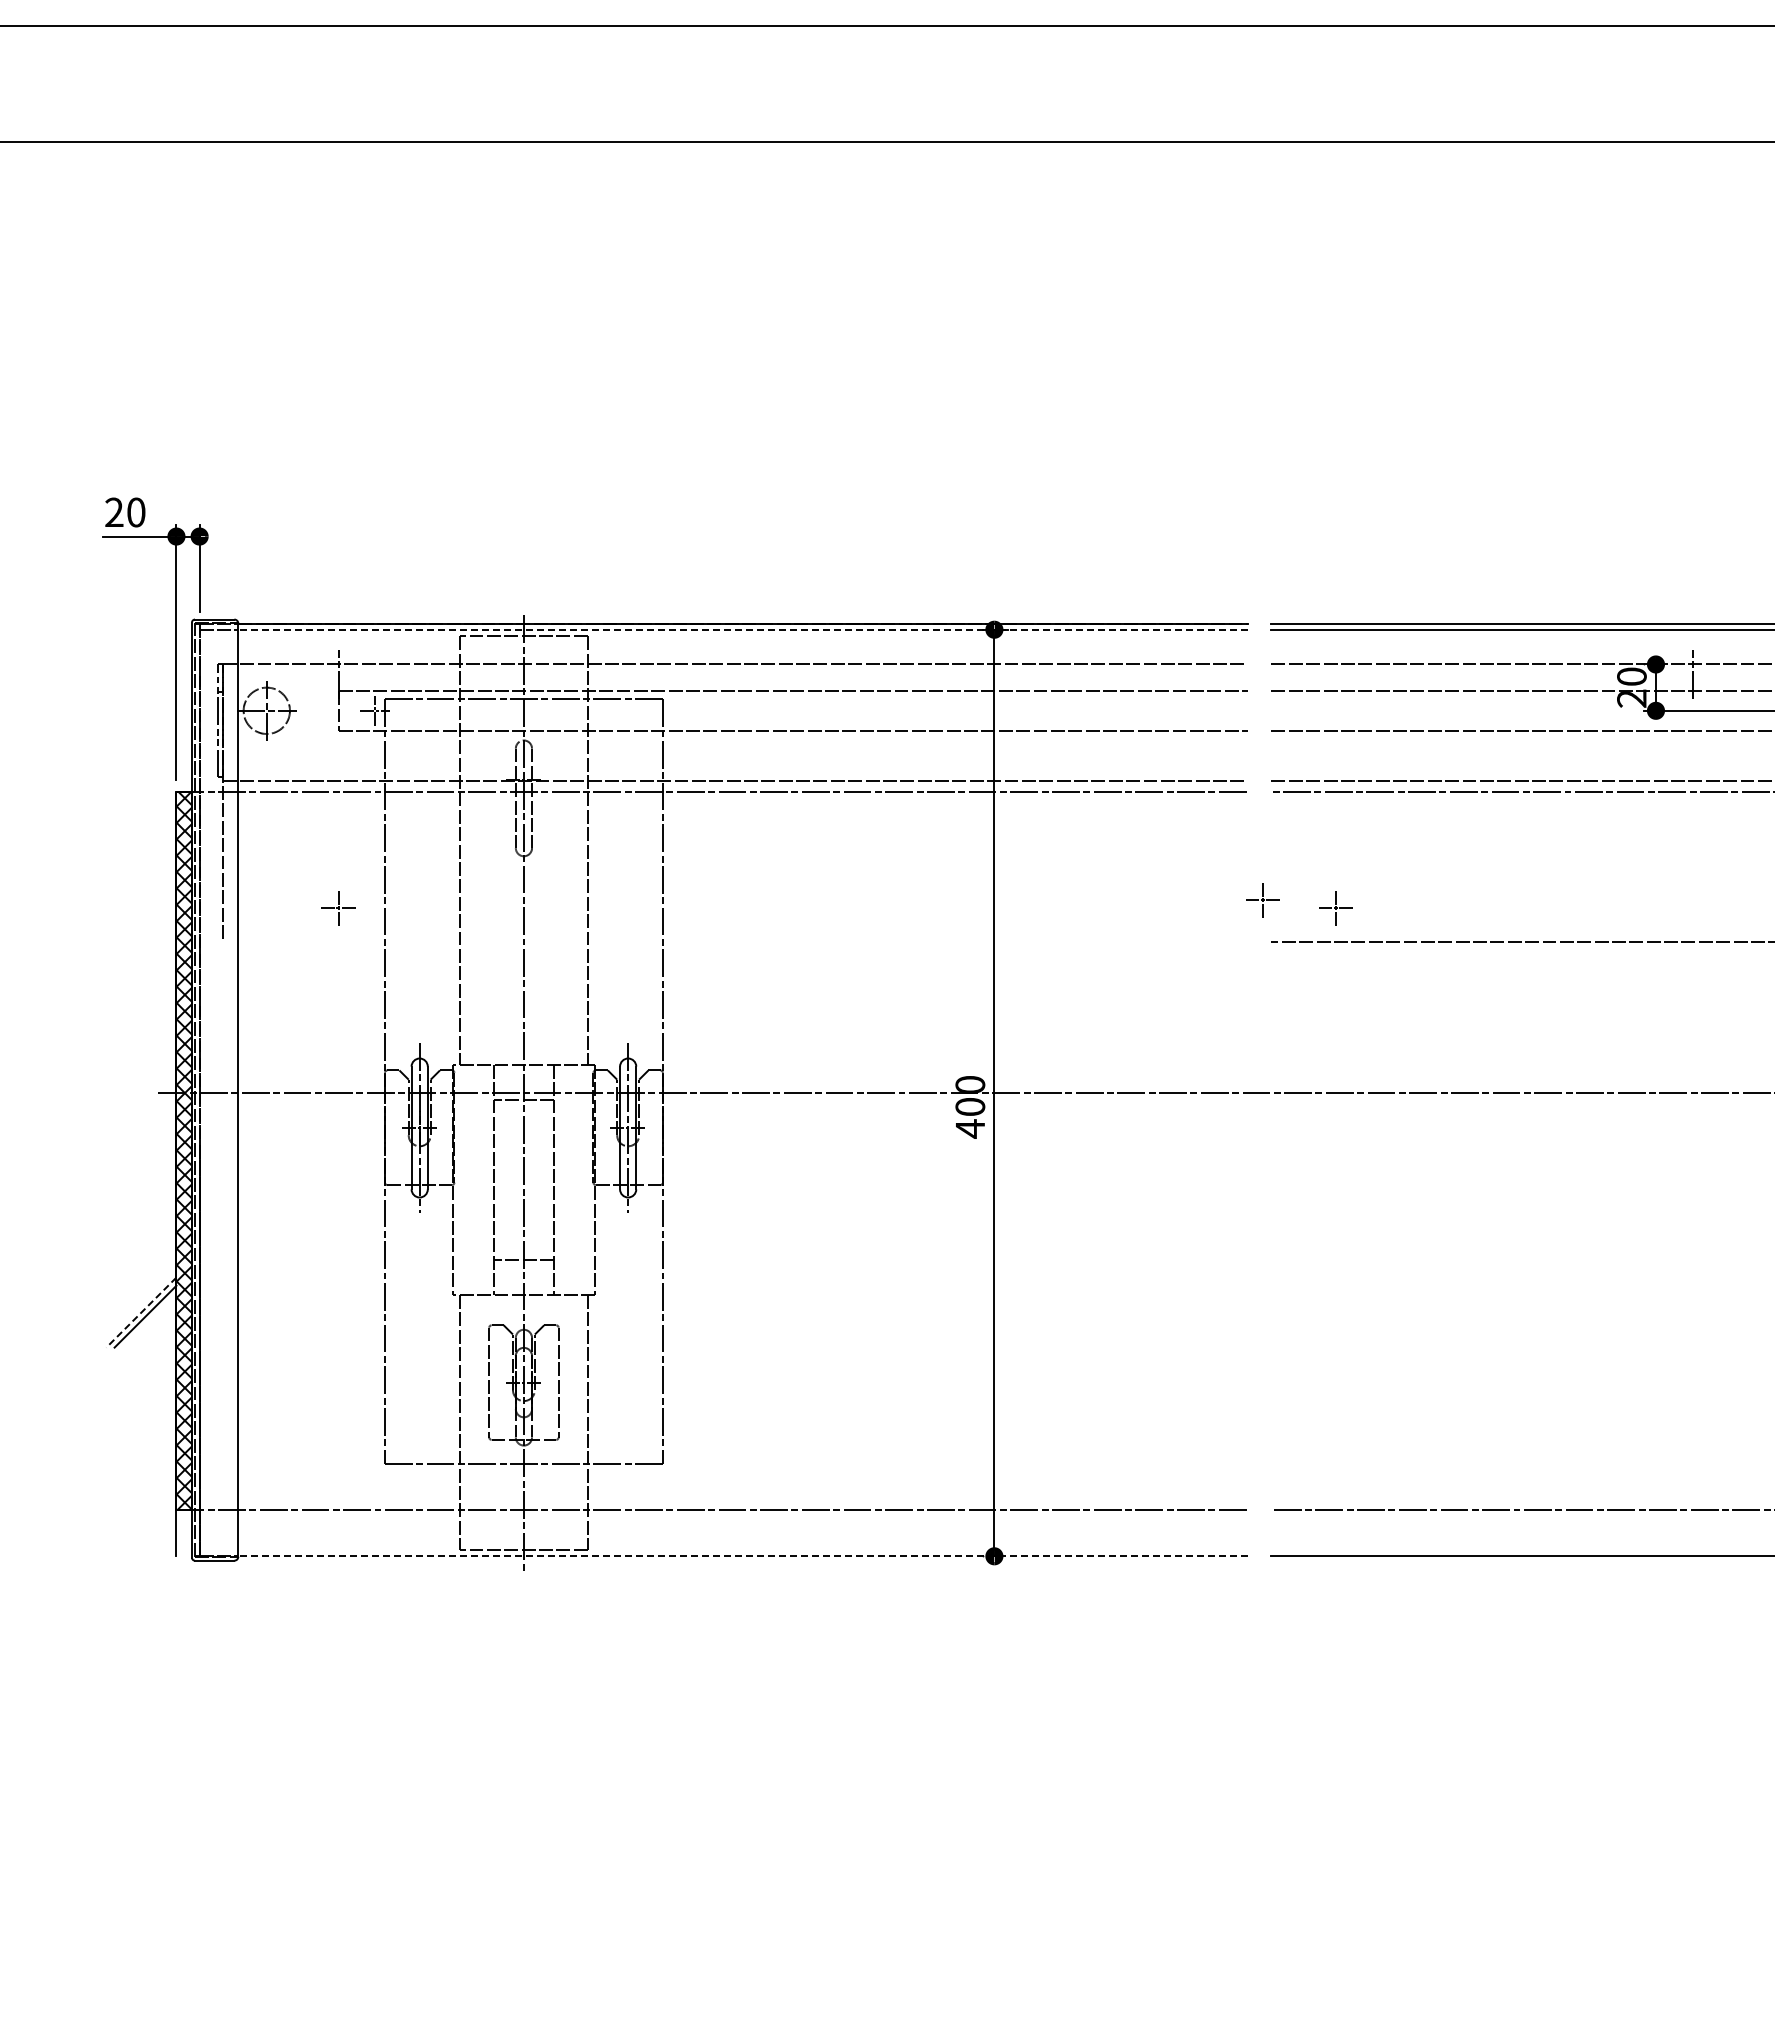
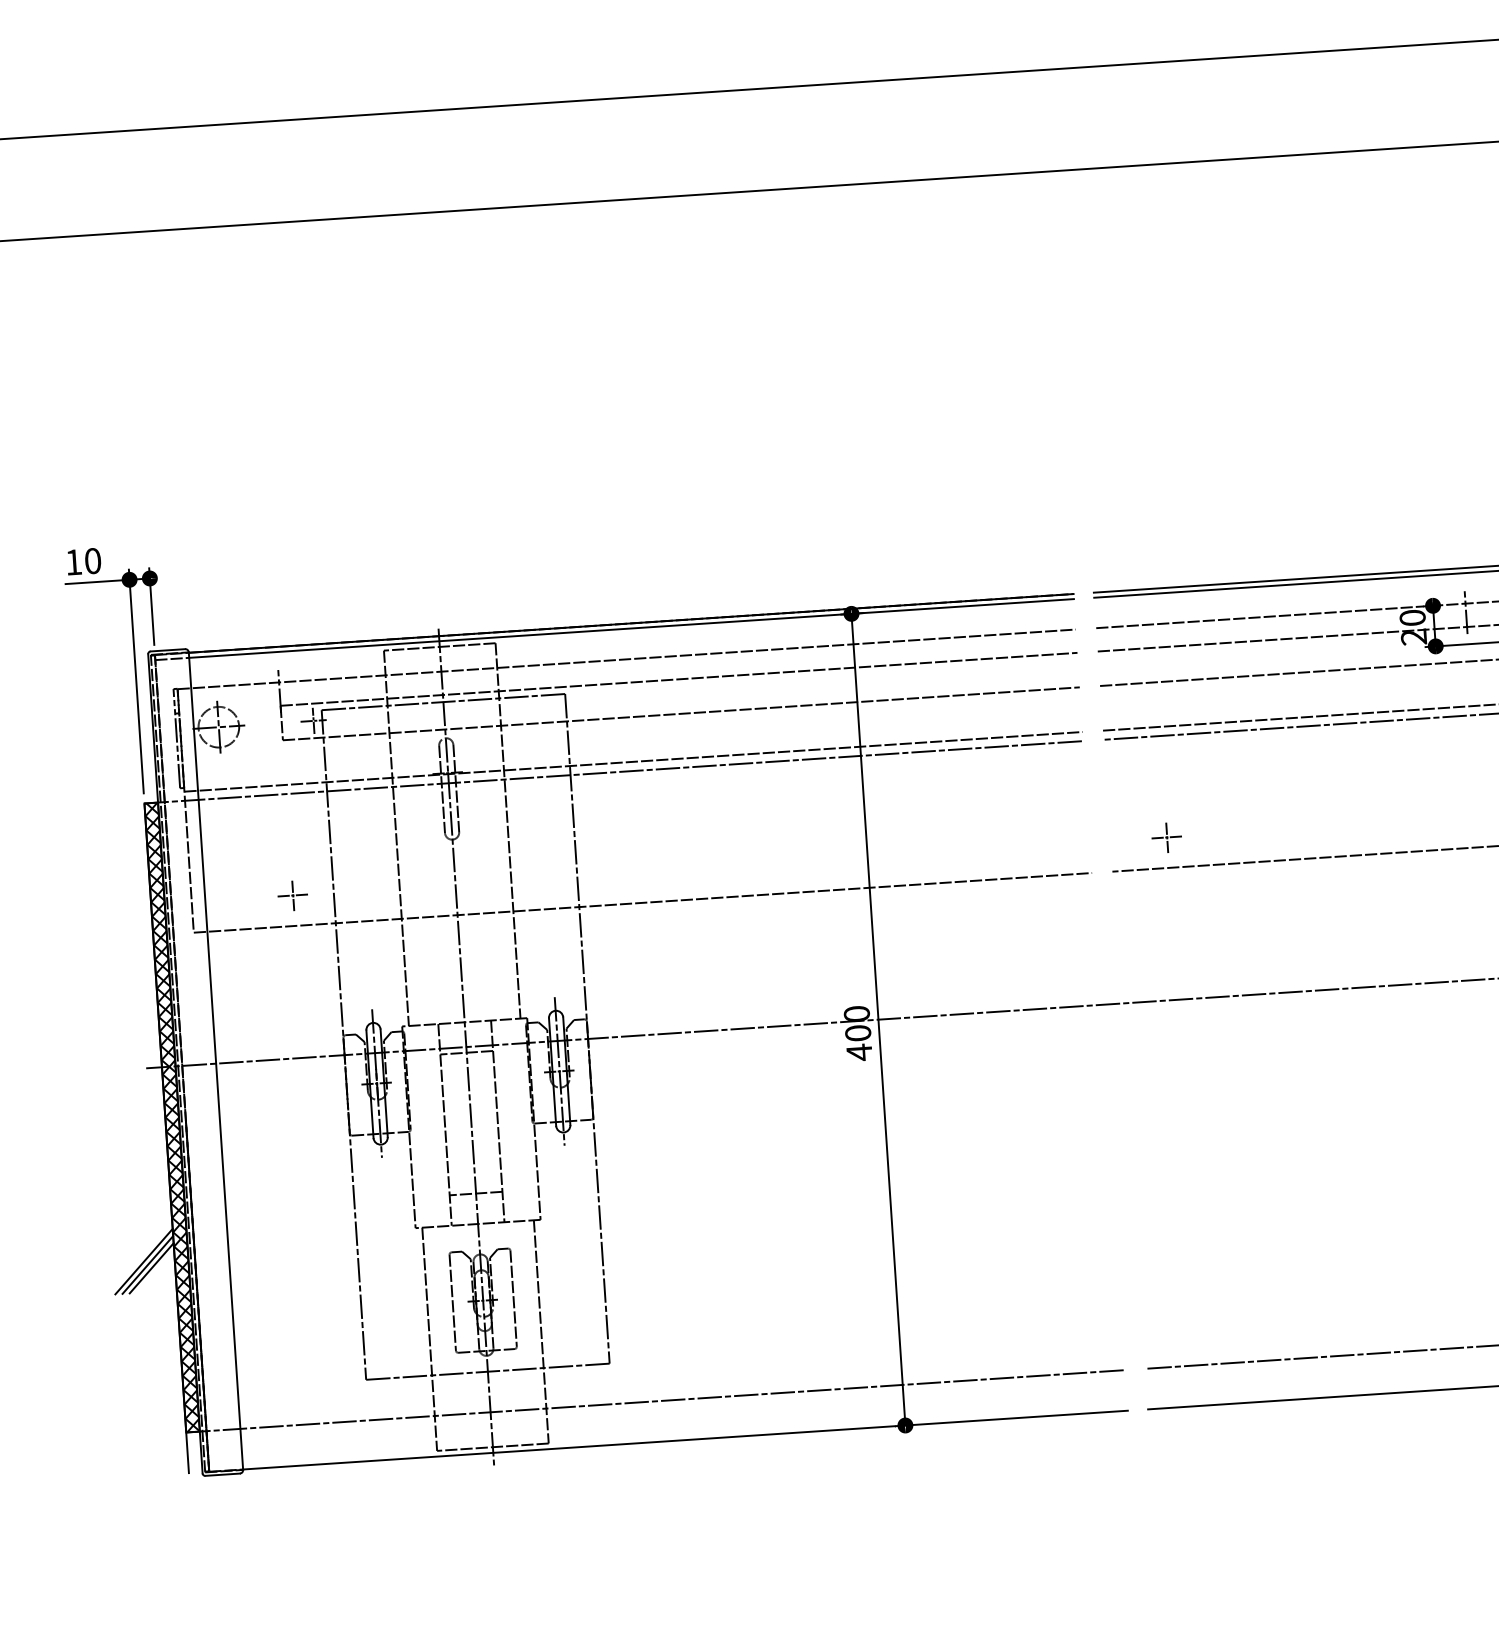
text: (114, 511) -> (73, 561), 20 -> 10
line: (743, 629) -> (631, 628), dashed -> solid
part: (1262, 900) -> (1102, 835), removed
line: (735, 942) -> (642, 902), added
line: (141, 1312) -> (144, 1261), dashed -> solid
line: (149, 1320) -> (151, 1268), added
line: (743, 1556) -> (685, 1440), dashed -> solid

